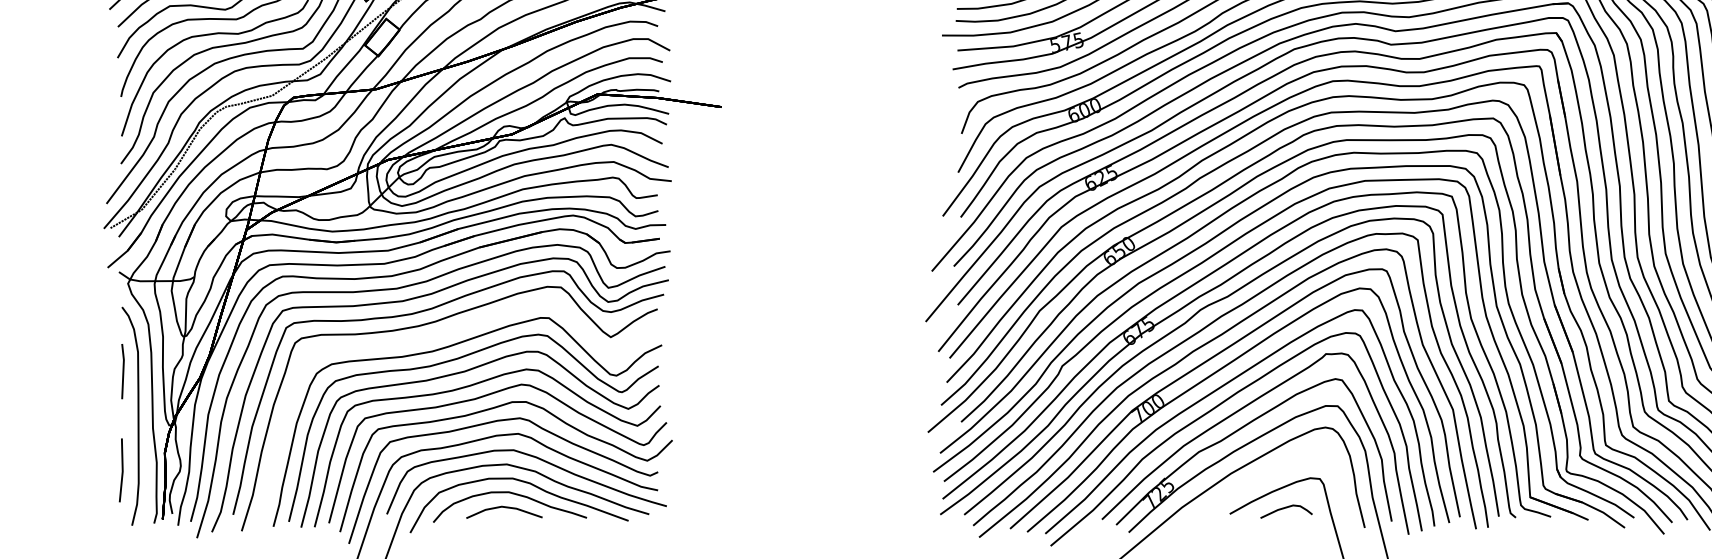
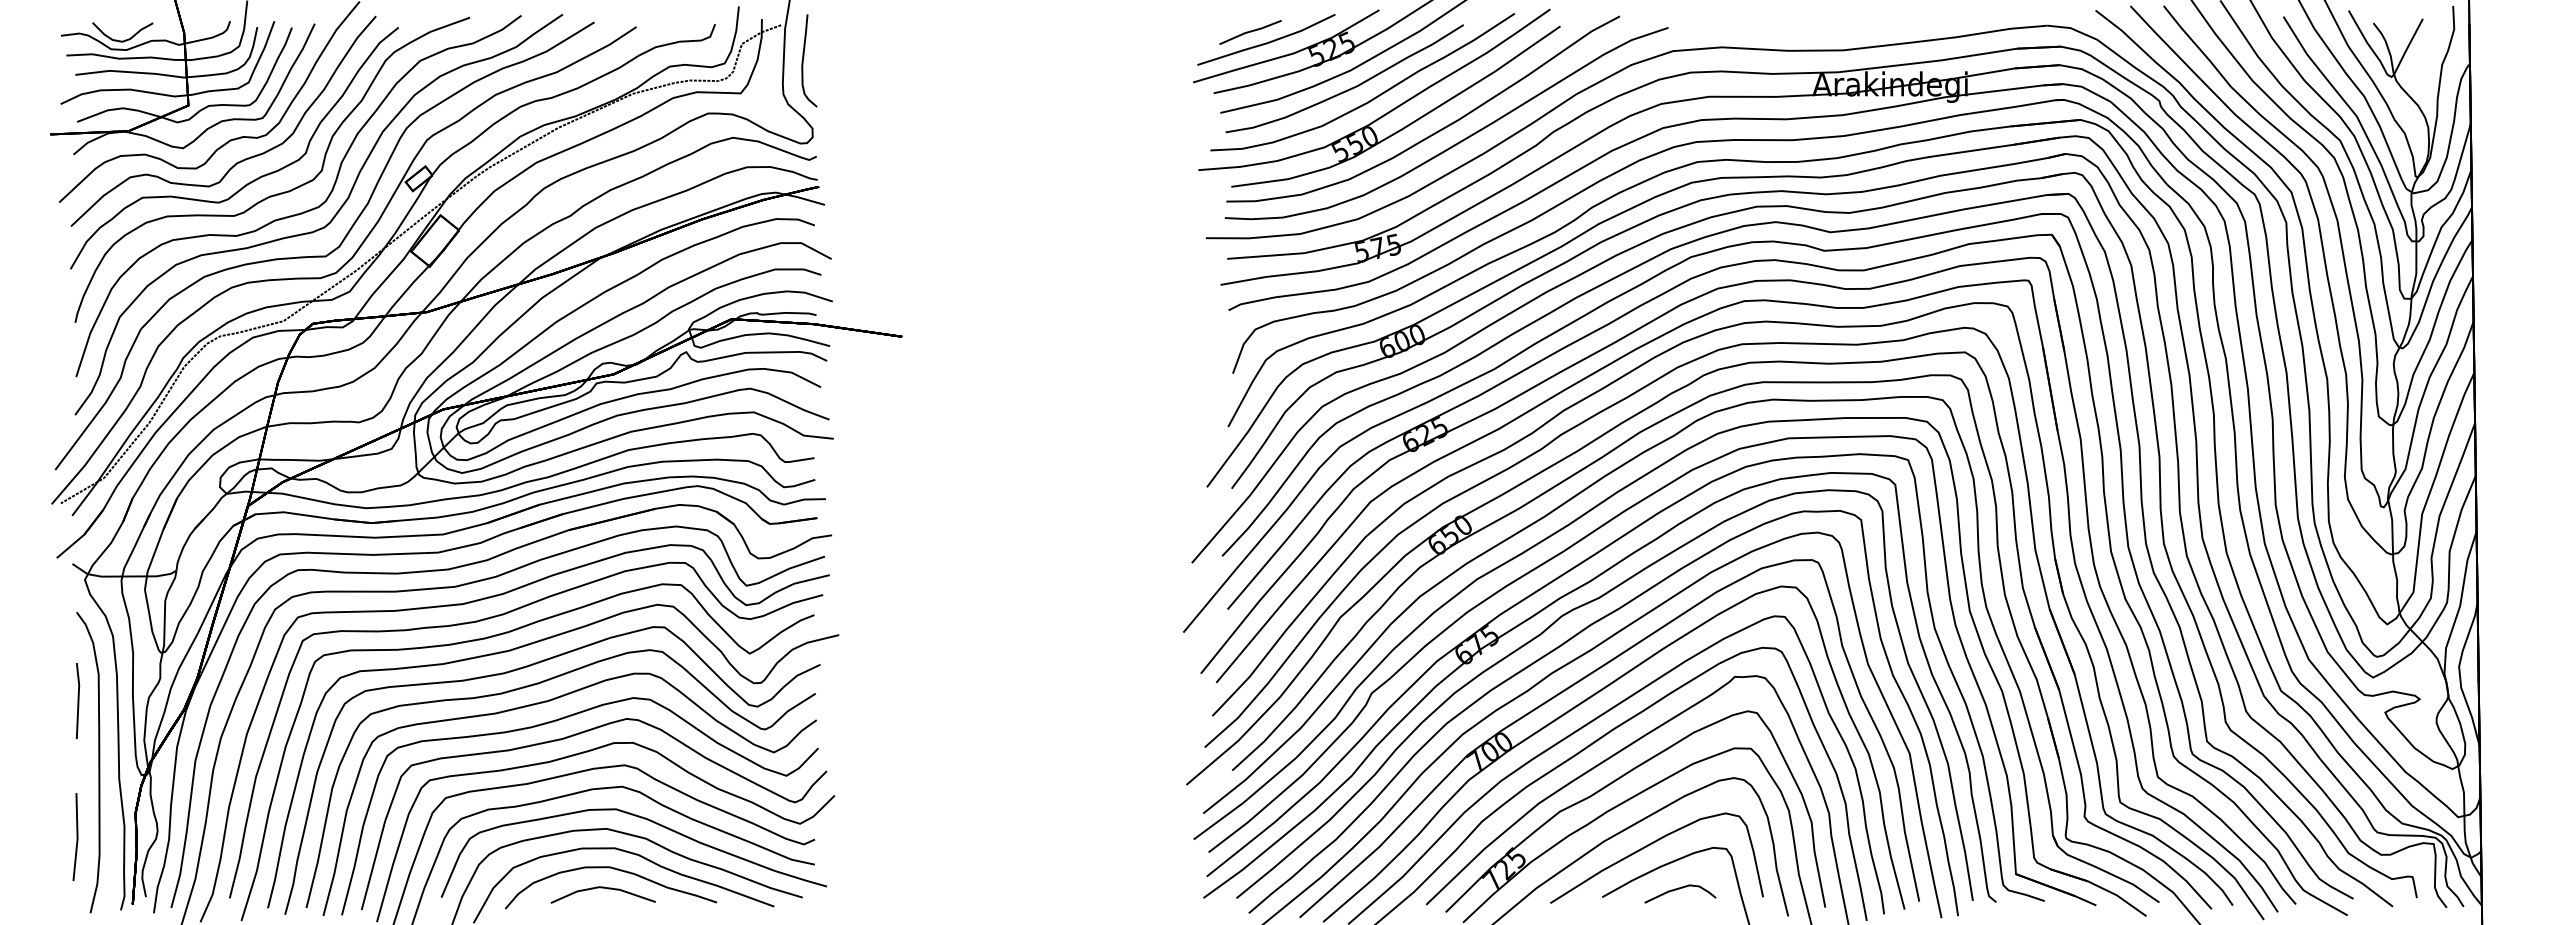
part: (446, 332) -> (523, 647), added
part: (1264, 476) -> (1650, 845), added

